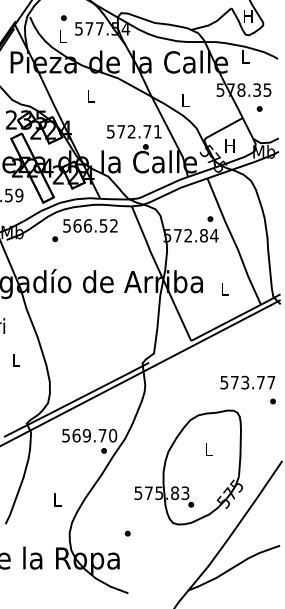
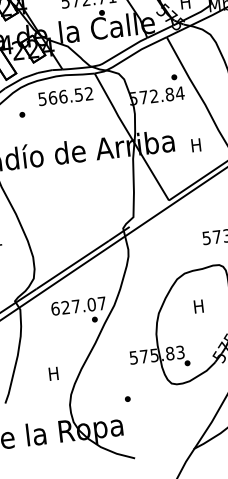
text: (90, 225) -> (65, 96), moved
text: (224, 289) -> (196, 145), L -> H
text: (89, 435) -> (78, 305), 569.70 -> 627.07
text: (208, 449) -> (198, 306), L -> H
text: (56, 499) -> (53, 373), L -> H

